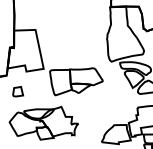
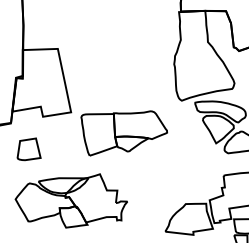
part: (18, 91) -> (30, 149), size x1.4

